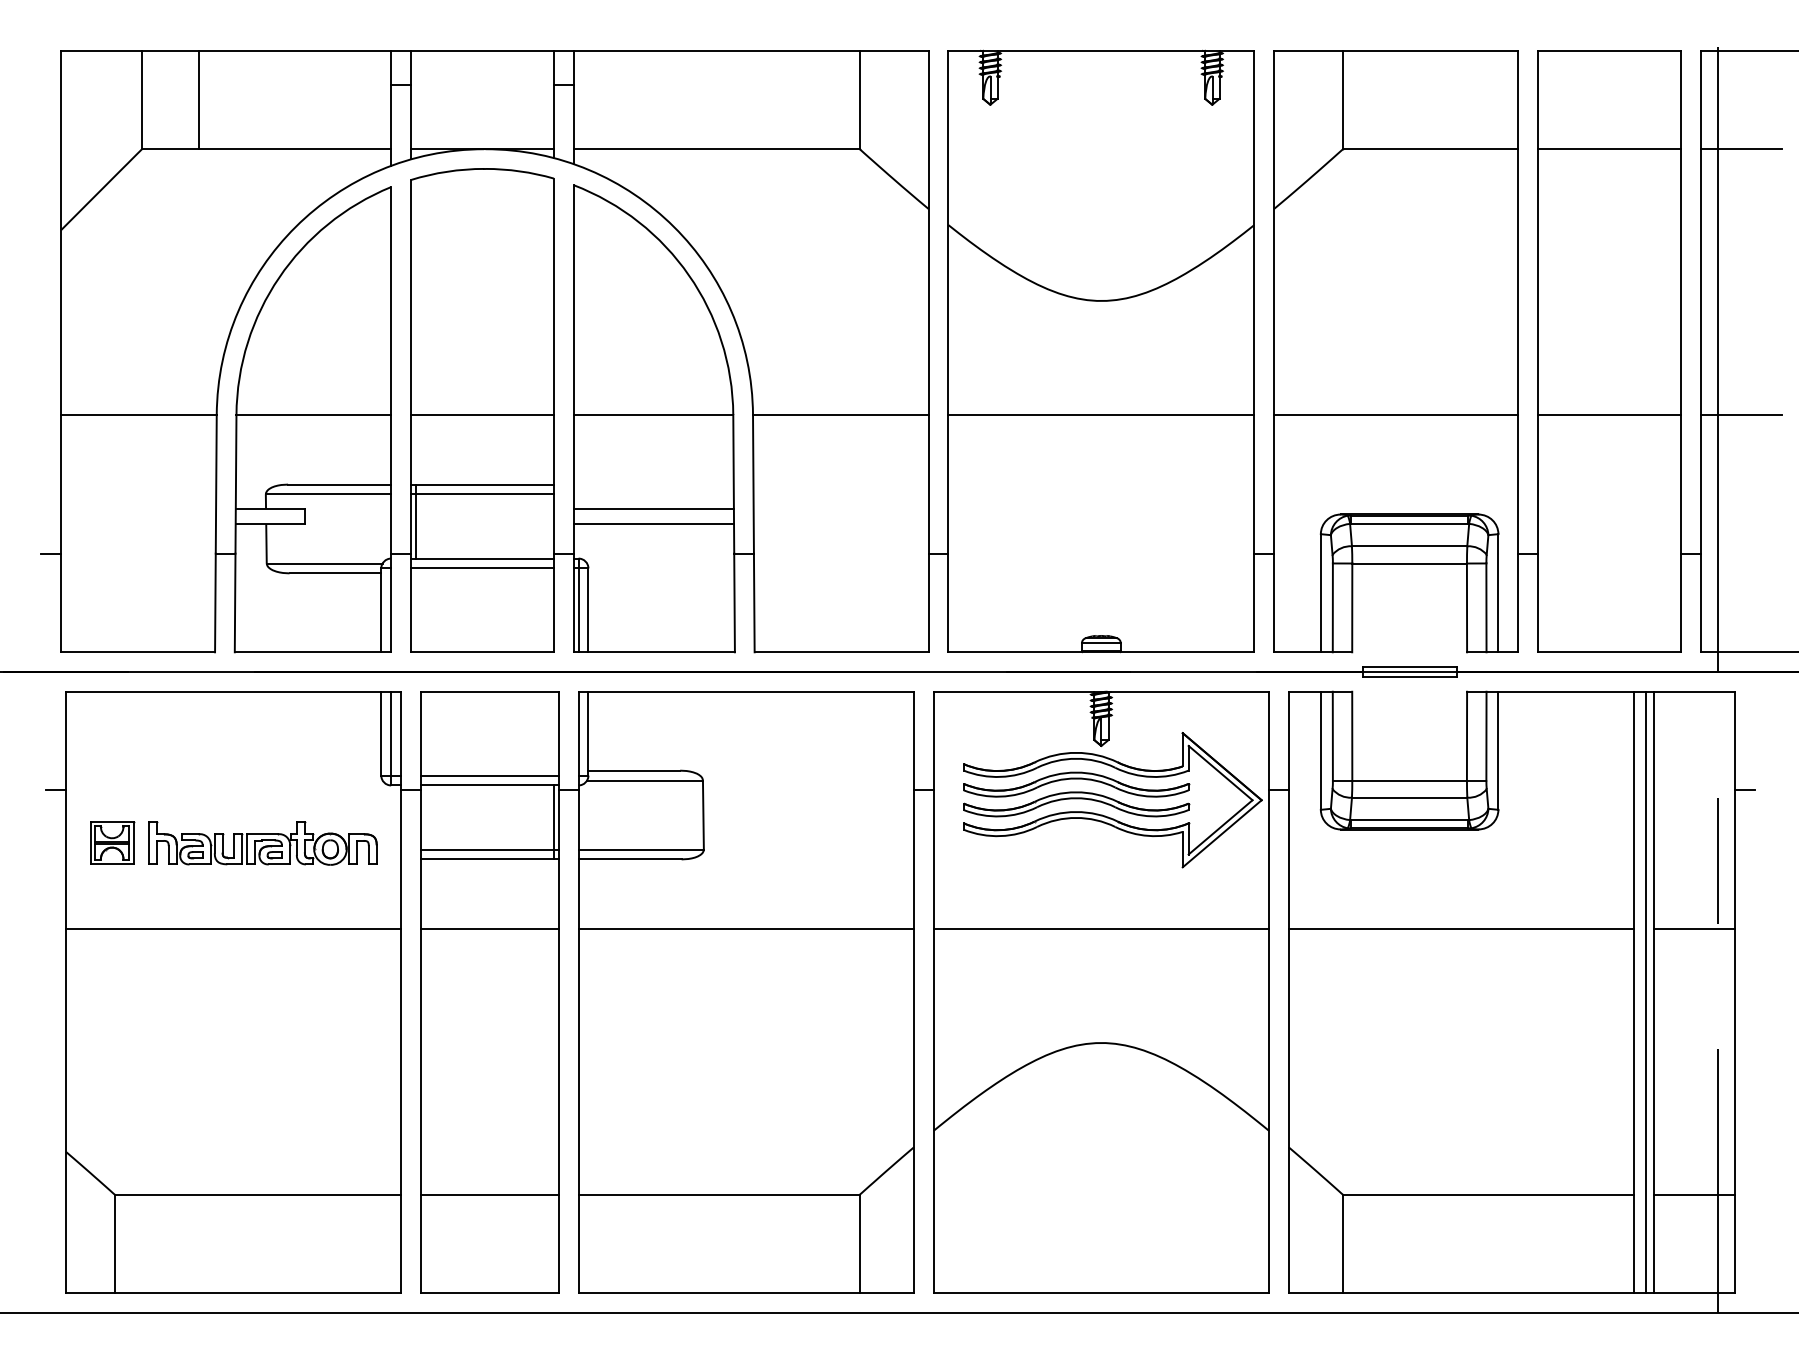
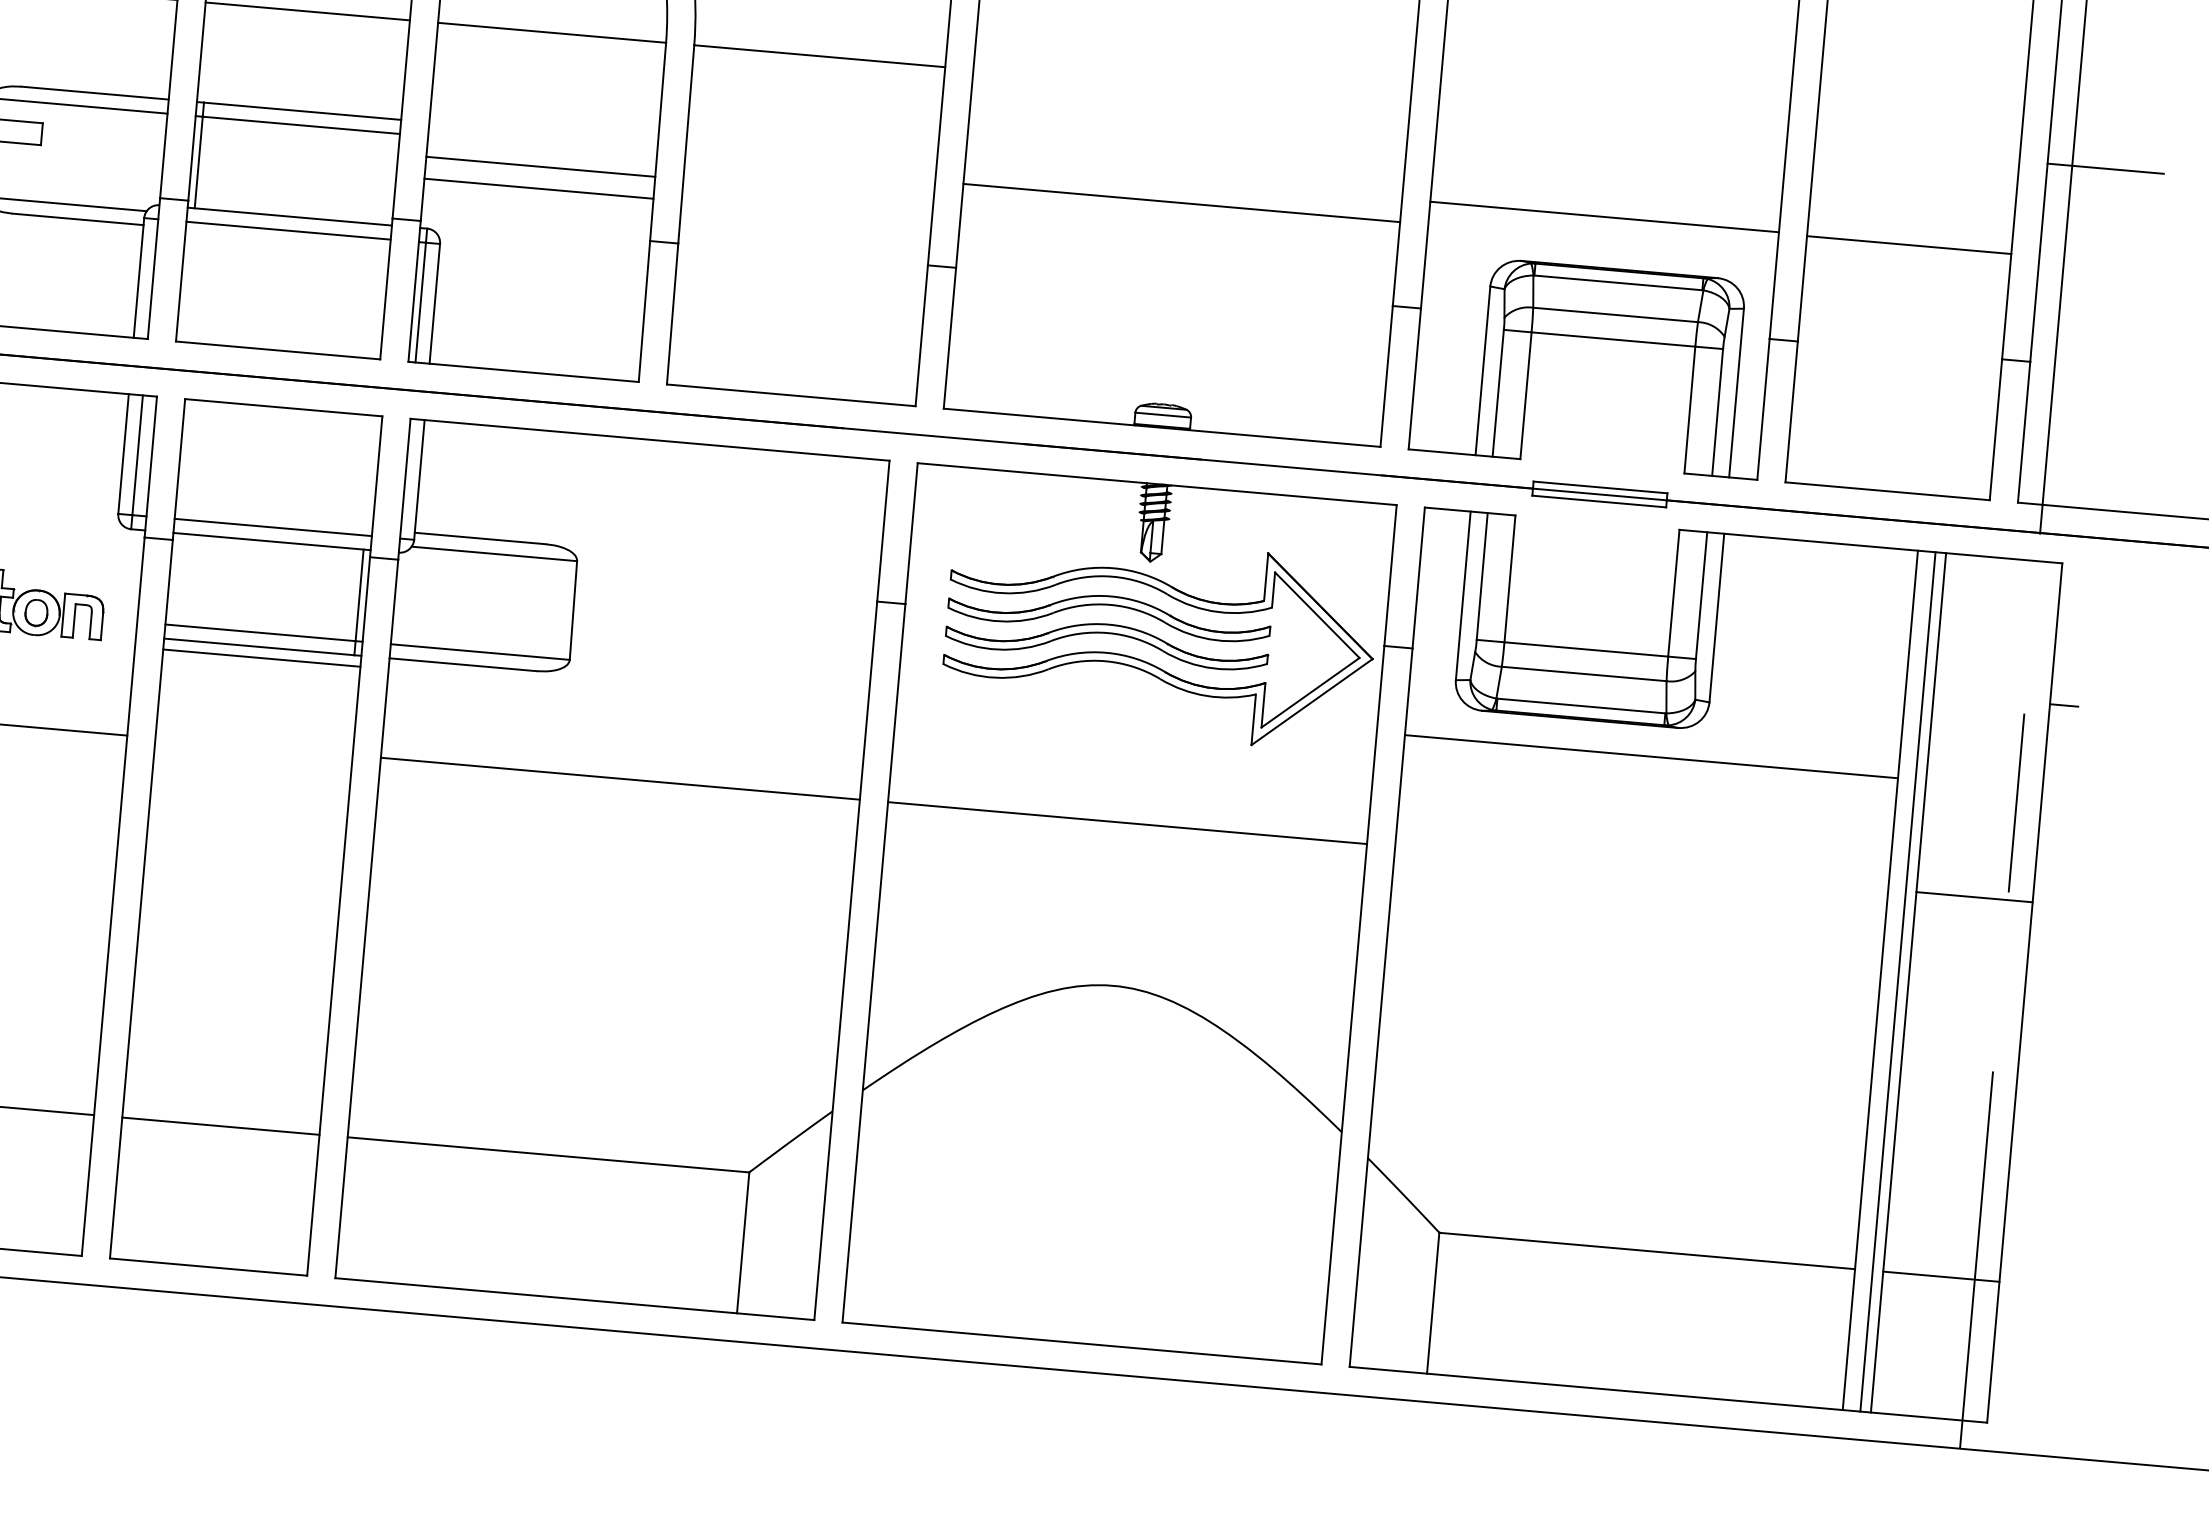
line: (1101, 414) -> (1182, 202), moved
line: (1396, 414) -> (1605, 216), moved
line: (1608, 414) -> (1907, 244), moved
line: (489, 929) -> (261, 658), moved
line: (1461, 929) -> (1651, 757), moved

